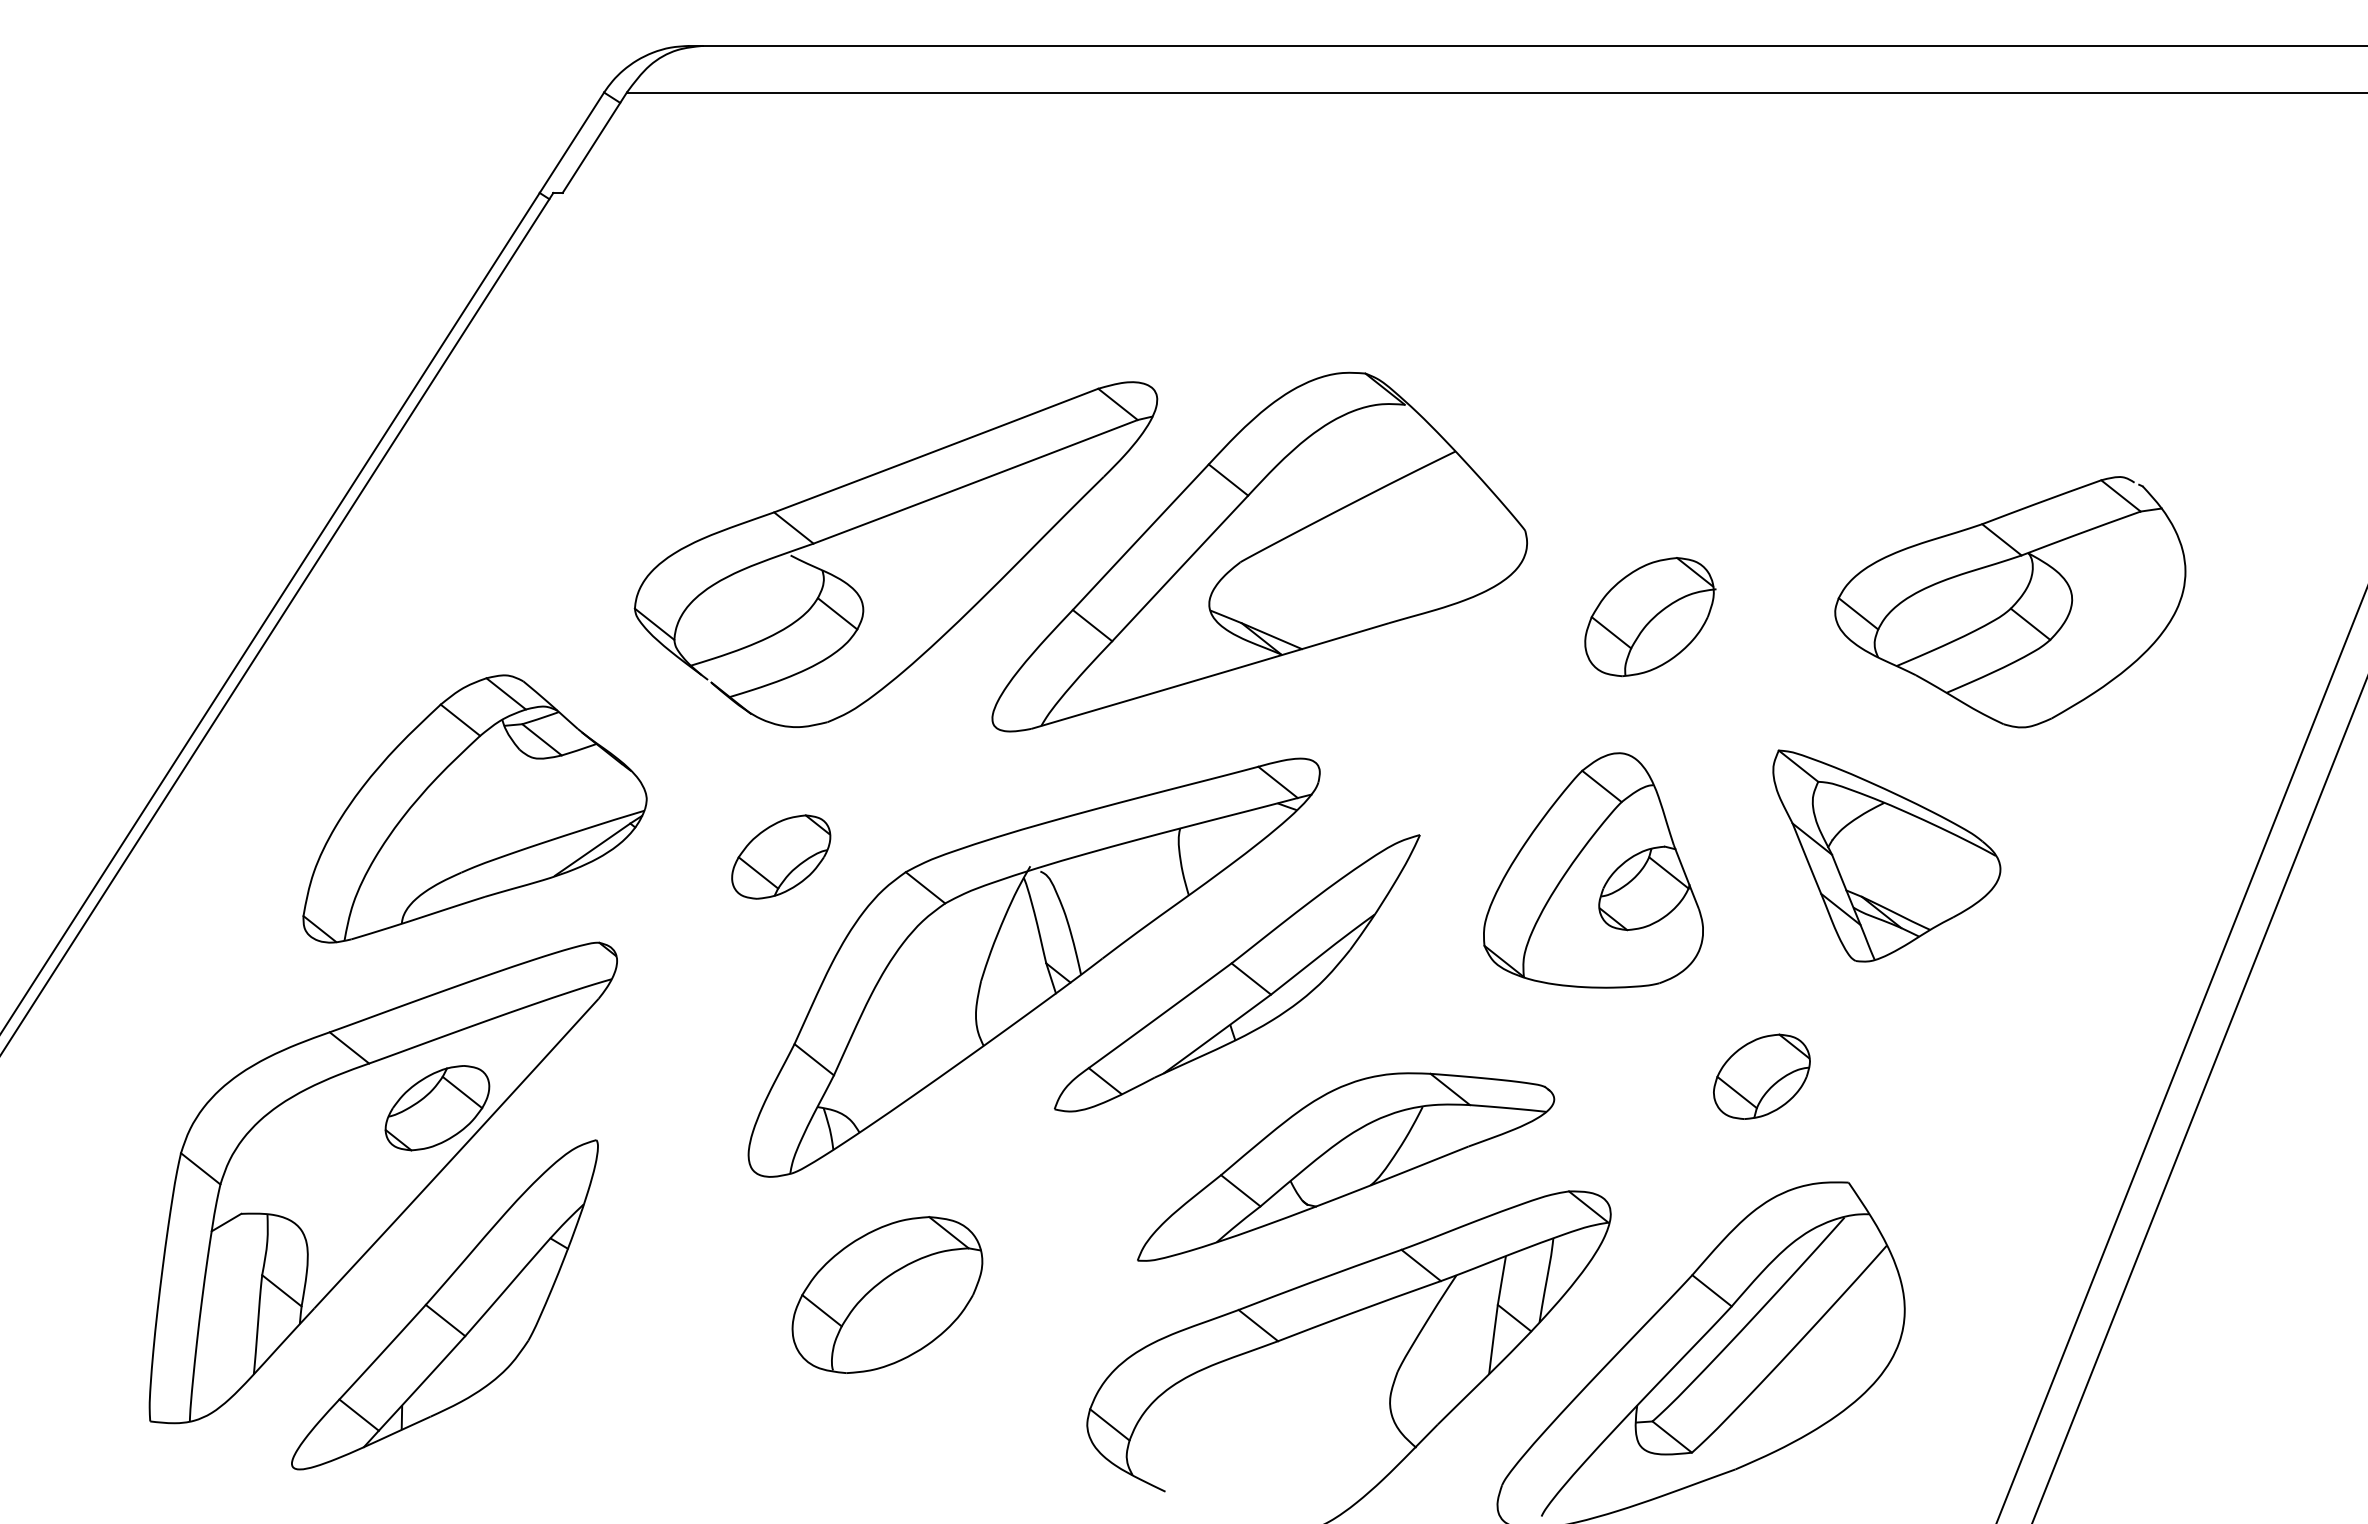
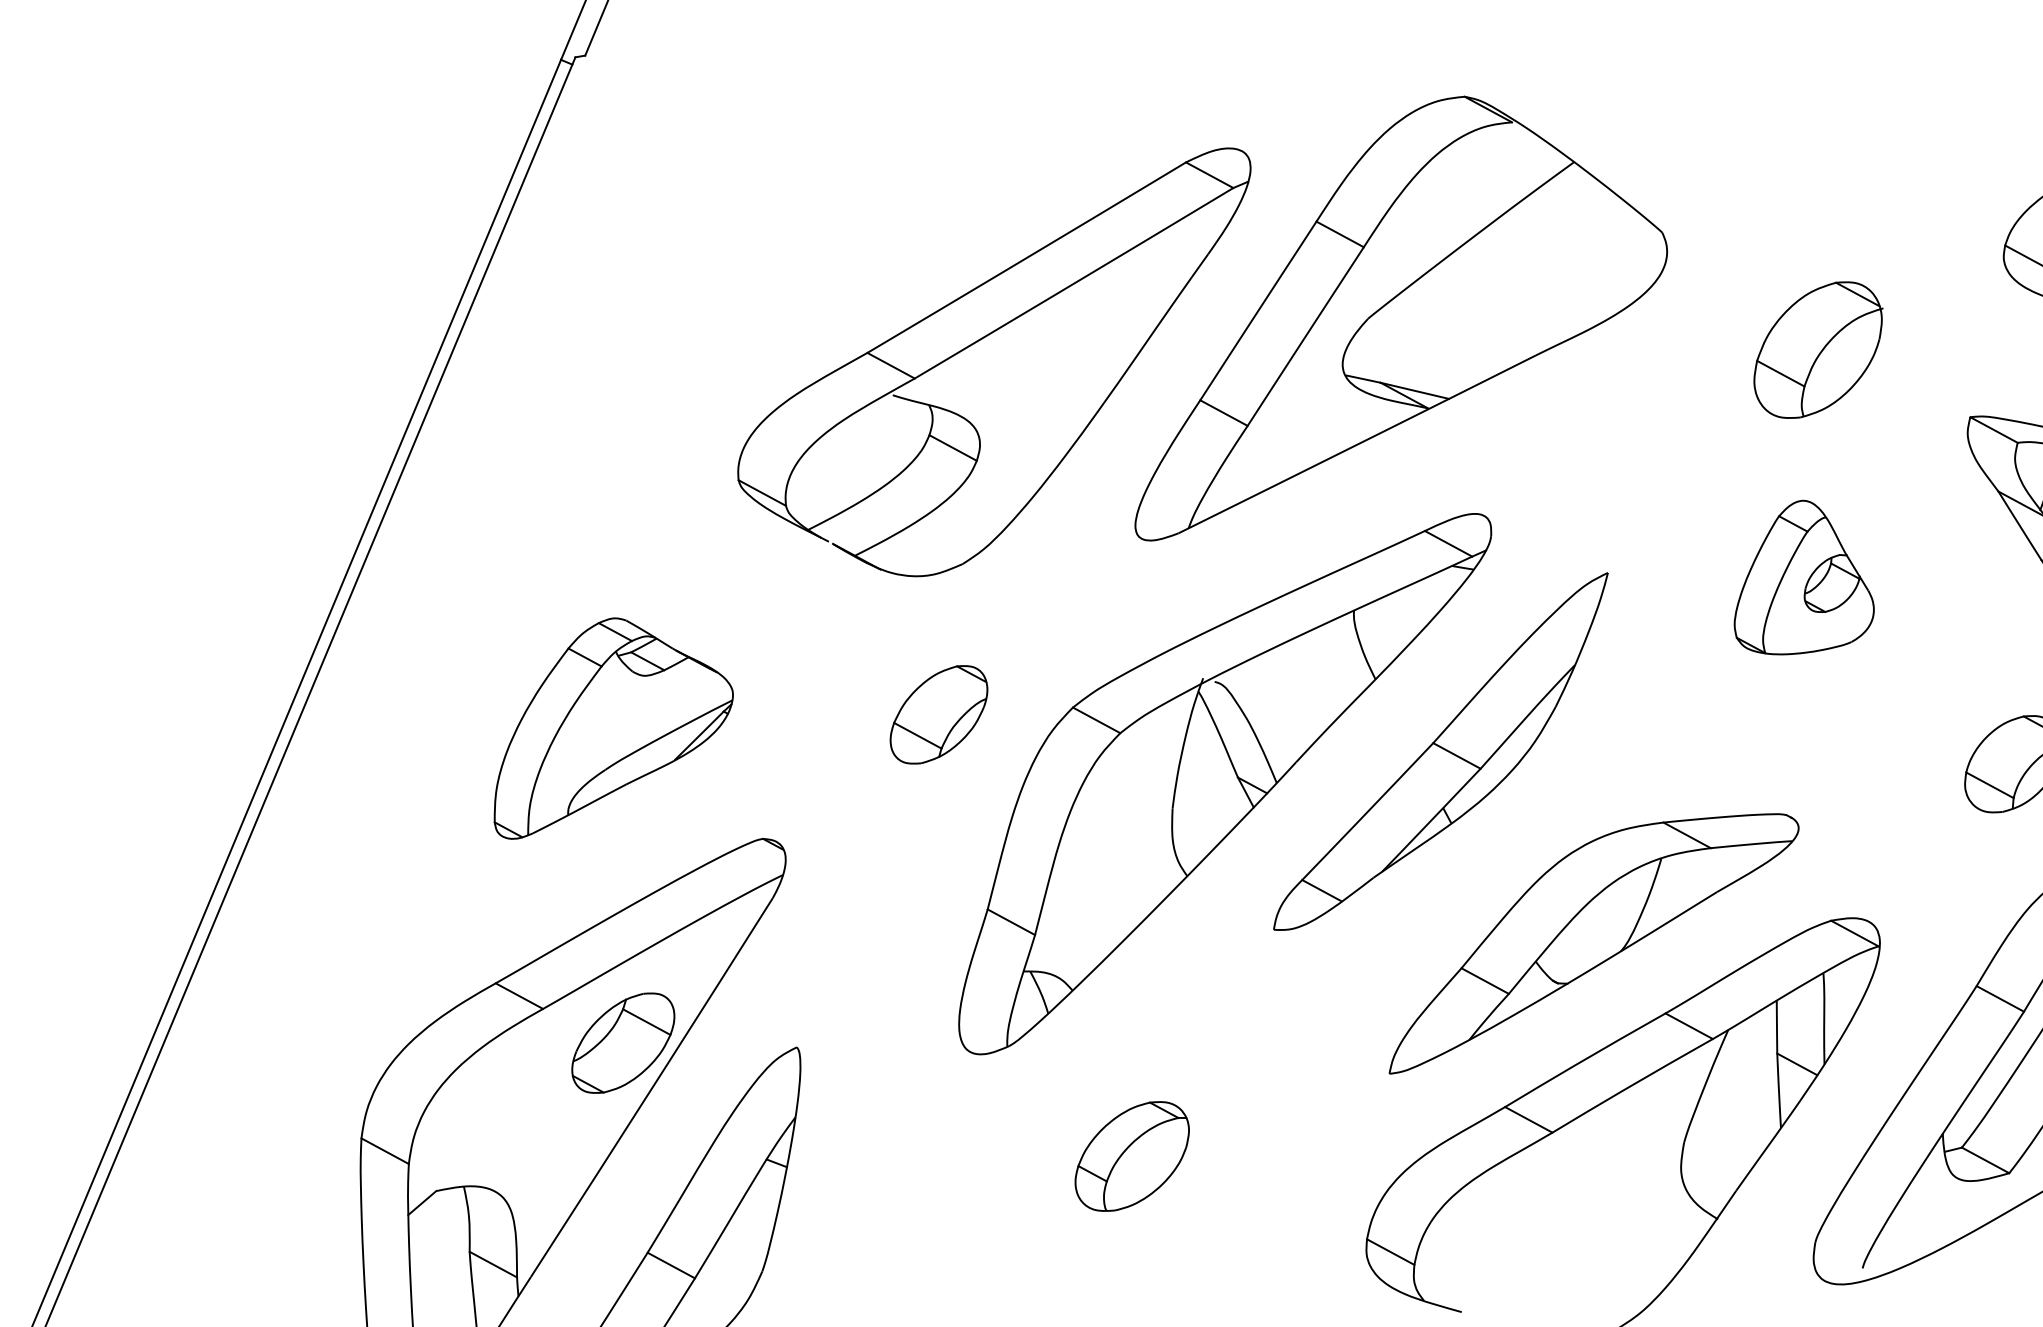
part: (1650, 617) -> (1819, 350), moved
part: (474, 808) -> (606, 720), size x0.7
part: (1593, 870) -> (1797, 578), size x0.6
part: (887, 1294) -> (1132, 1155), size x0.6

